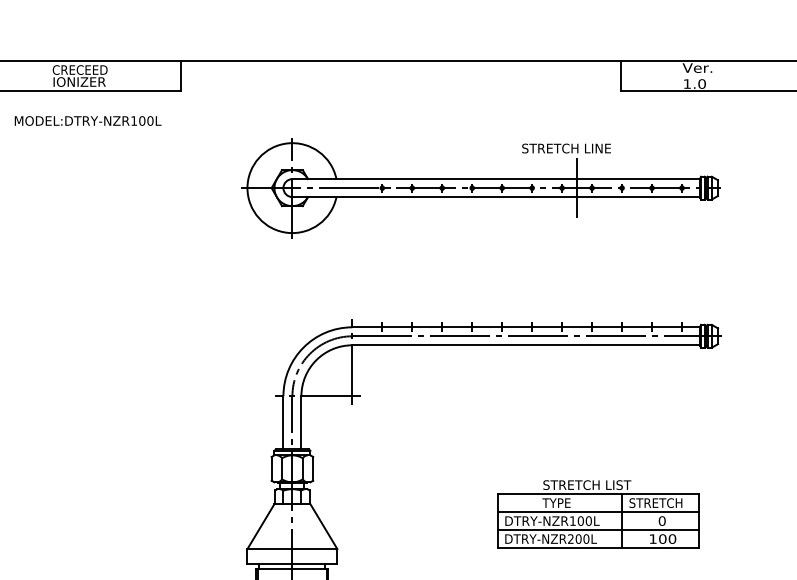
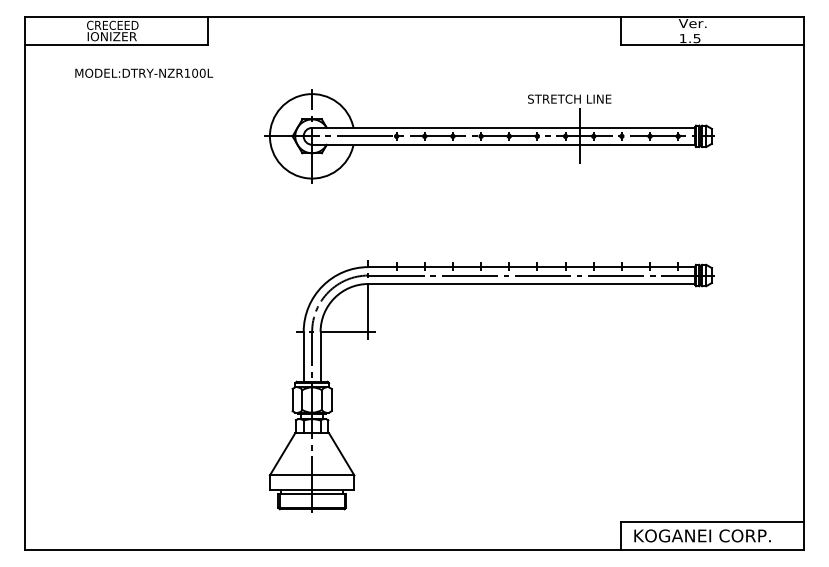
text: (701, 83) -> (696, 38), 1.0 -> 1.5
text: (88, 120) -> (144, 72), moved
part: (598, 514) -> (599, 442), removed

